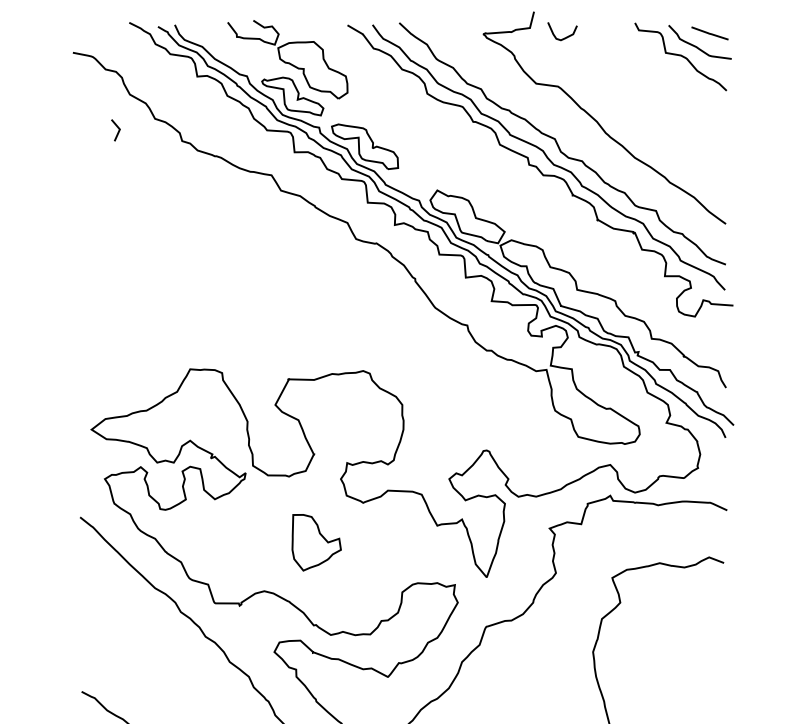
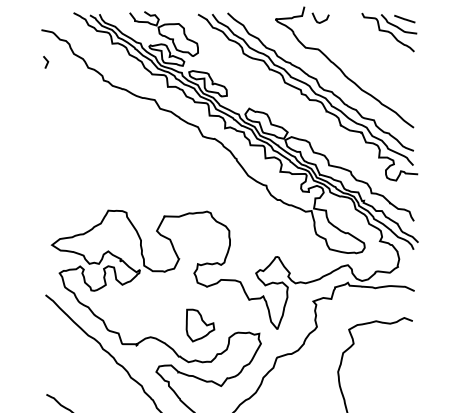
line: (116, 128) -> (46, 61), moved
part: (316, 542) -> (200, 325), moved

